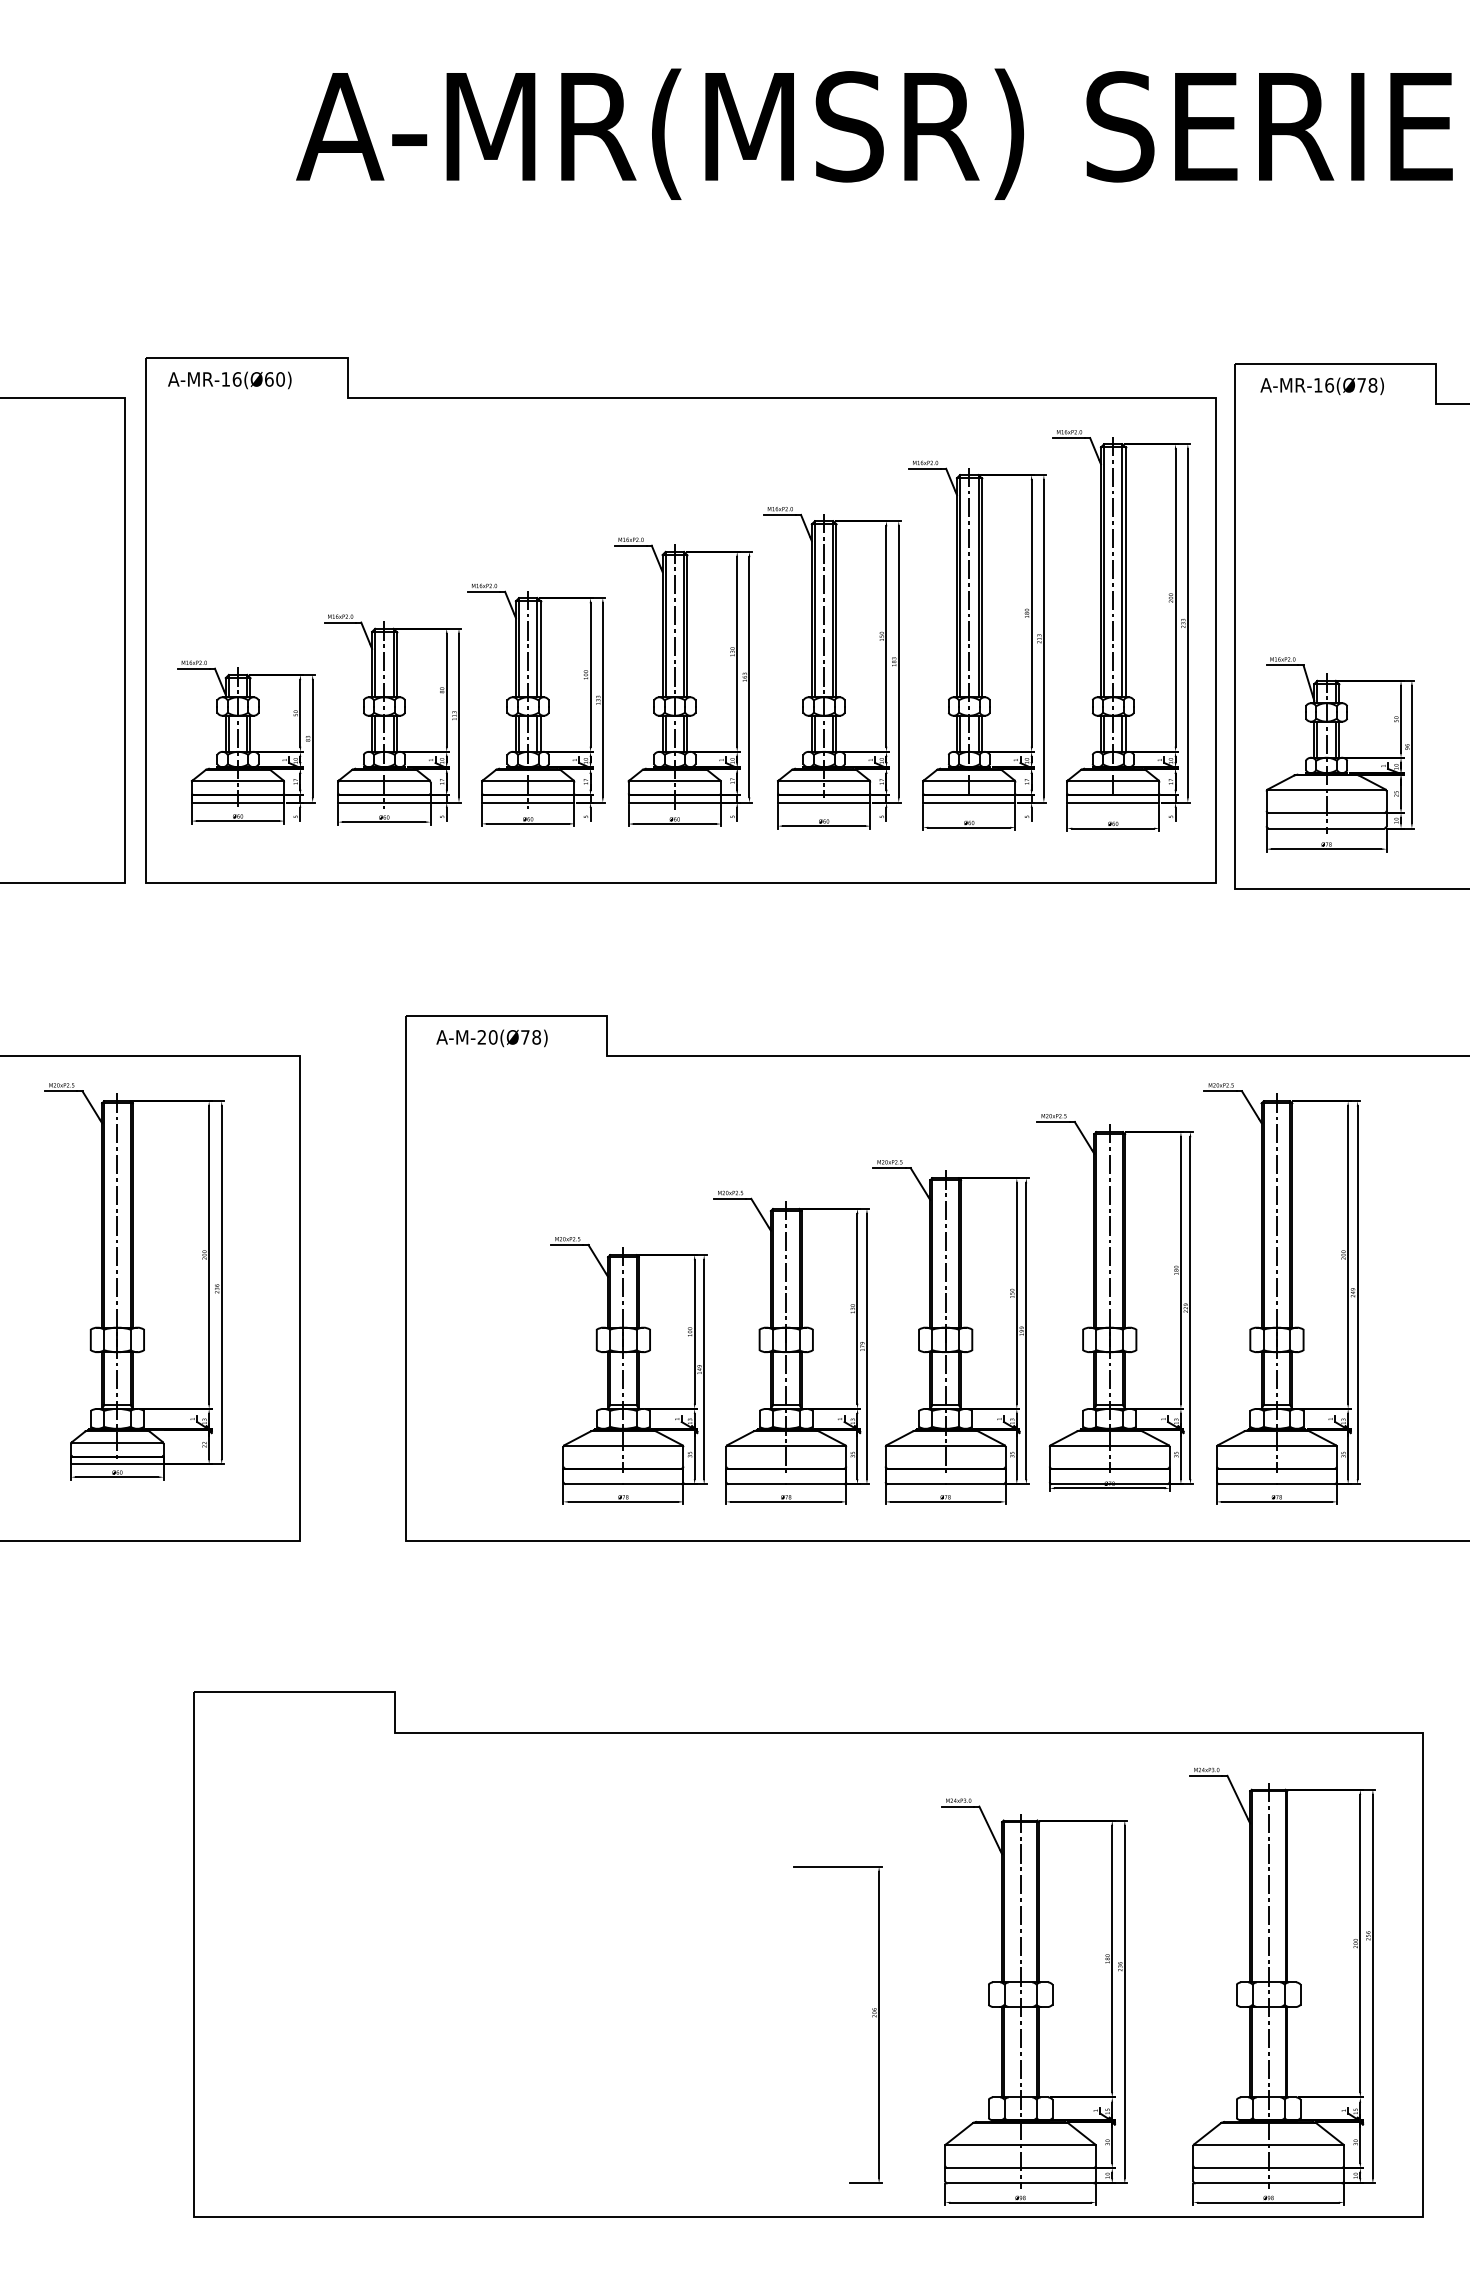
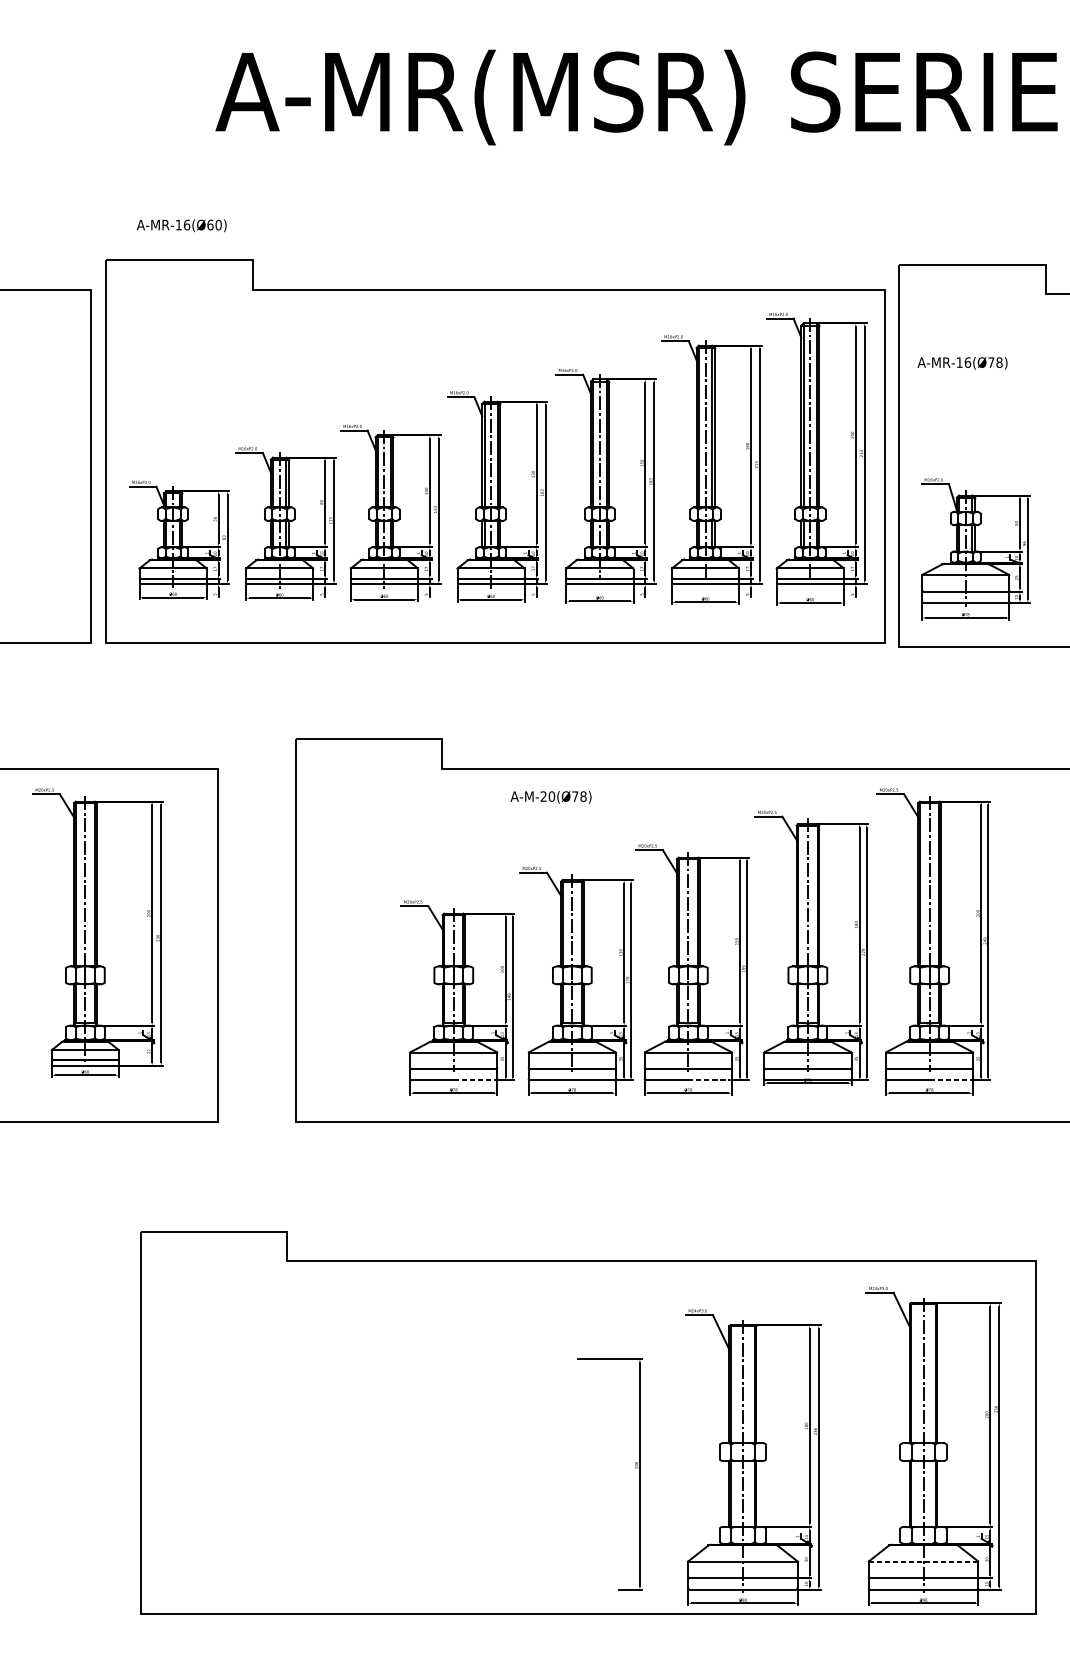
text: (229, 380) -> (181, 225), moved
text: (1321, 386) -> (962, 363), moved
text: (491, 1038) -> (550, 797), moved
line: (652, 1484) -> (474, 1080), solid -> dashed
line: (974, 1484) -> (709, 1080), solid -> dashed
line: (1305, 1484) -> (950, 1080), solid -> dashed
line: (1269, 2145) -> (924, 1561), solid -> dashed

